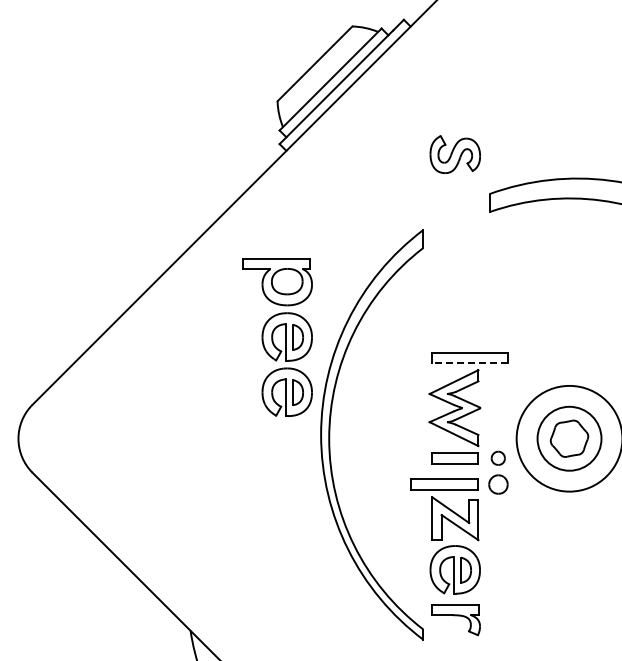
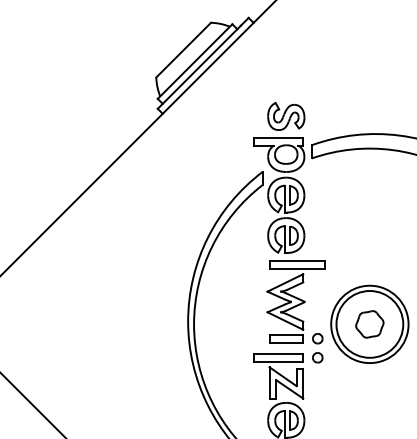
part: (277, 337) -> (279, 195), moved
line: (470, 363) -> (297, 269), dashed -> solid
circle: (569, 438) -> (369, 324), size x1.43
part: (497, 483) -> (317, 357), size x0.71

